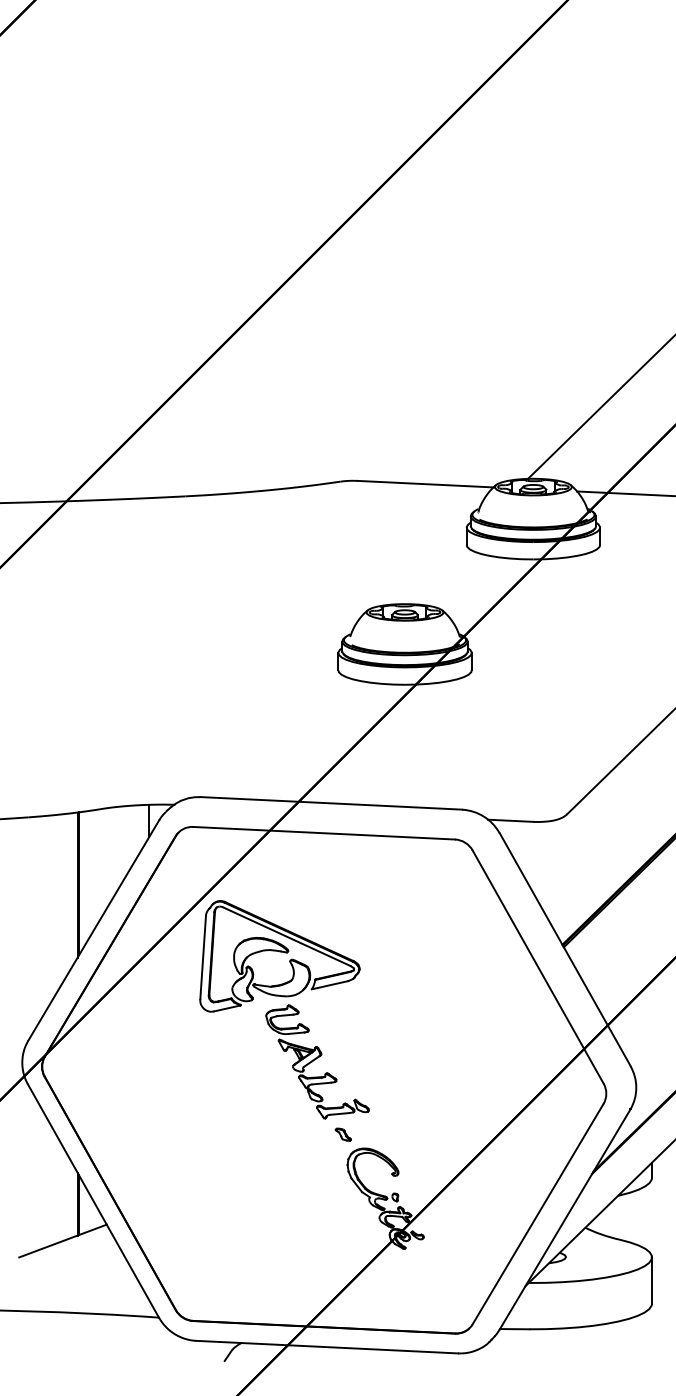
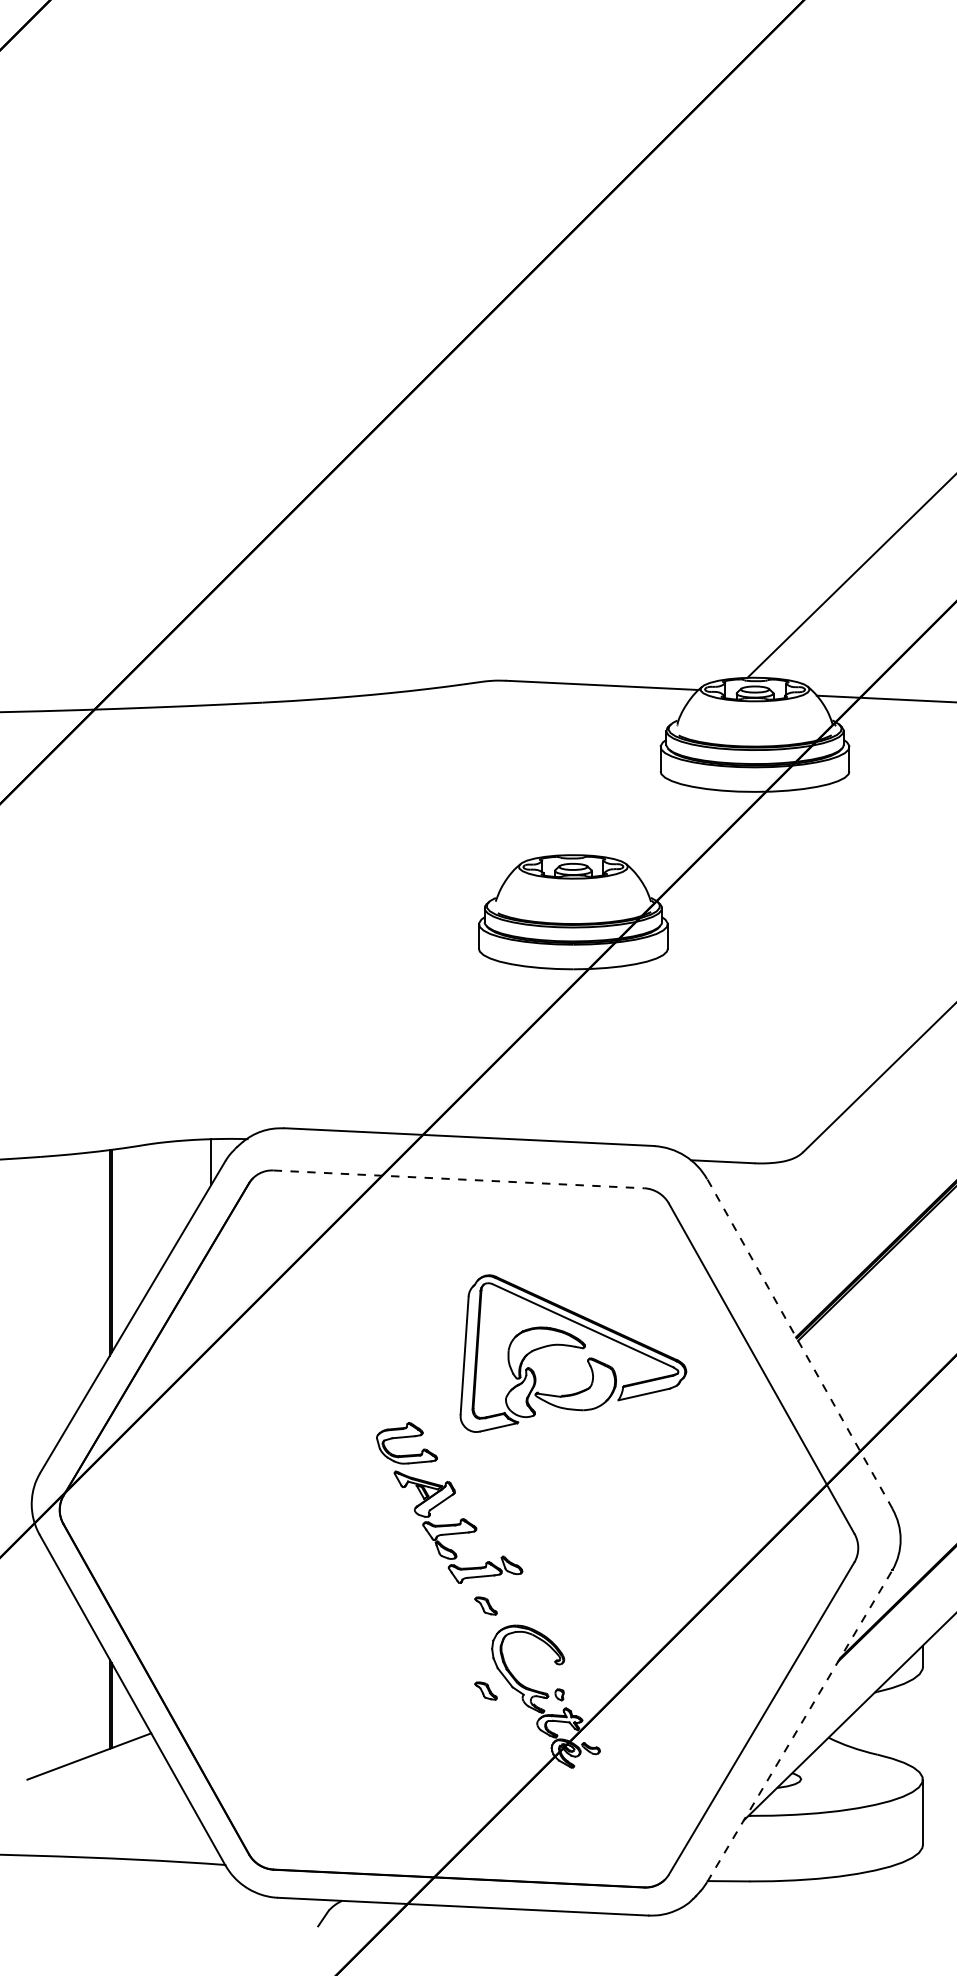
line: (324, 833) -> (459, 1179), solid -> dashed
line: (564, 949) -> (799, 1343), solid -> dashed
part: (280, 956) -> (573, 1353), moved
part: (342, 1194) -> (485, 1690), added
line: (565, 1219) -> (800, 1725), solid -> dashed

